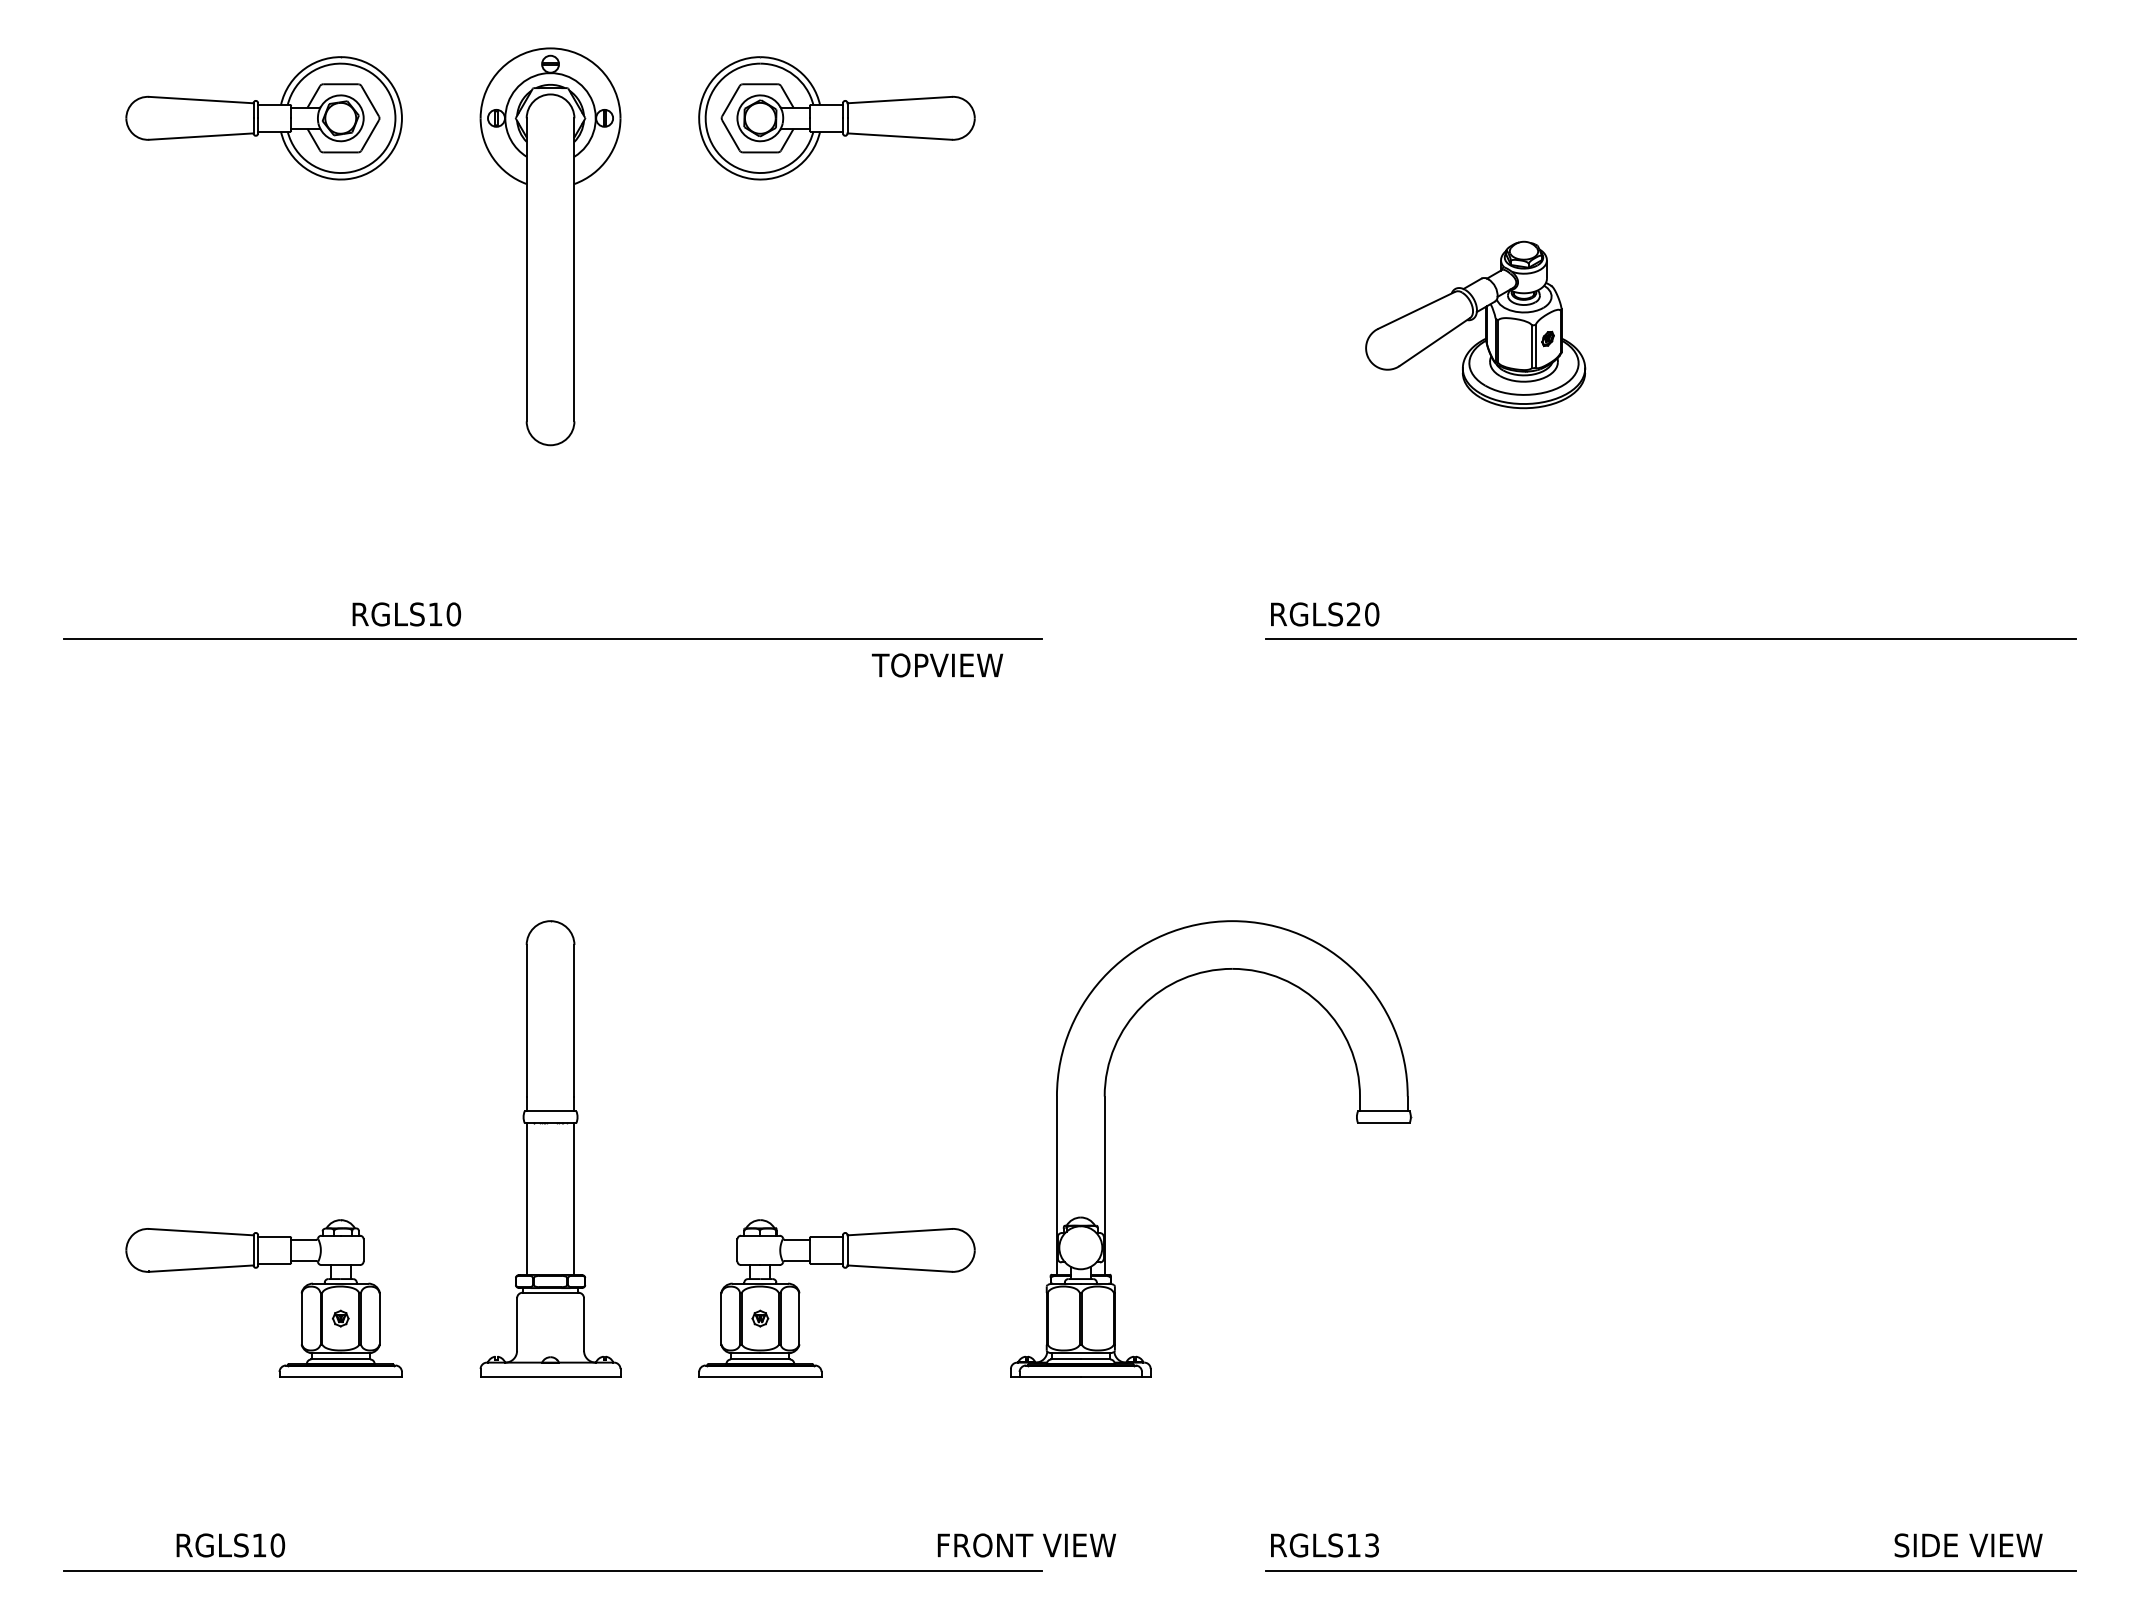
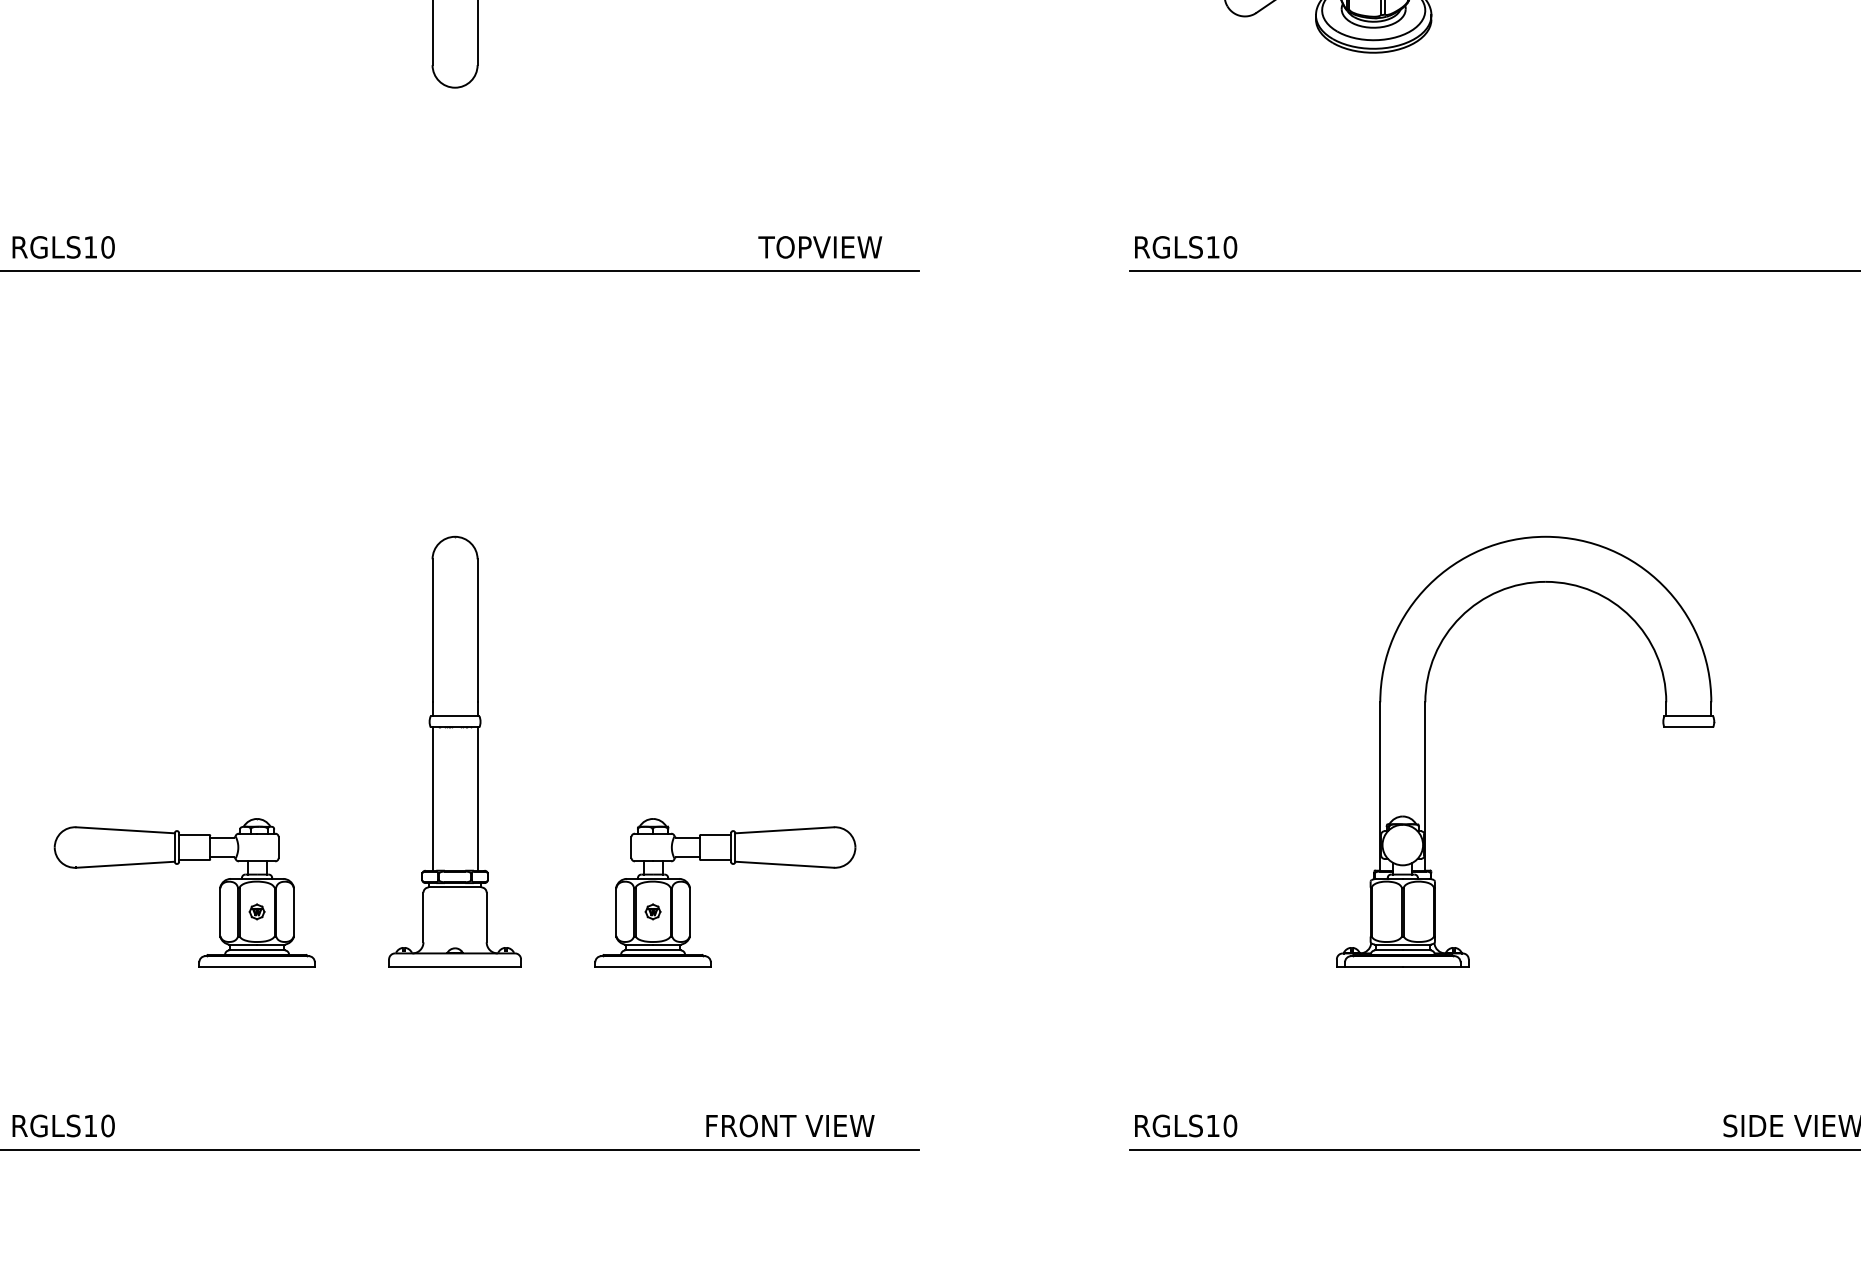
text: (406, 614) -> (63, 247), moved
text: (1353, 614) -> (1212, 247), RGLS20 -> RGLS10
text: (937, 665) -> (820, 247), moved
part: (1105, 1148) -> (1426, 751), moved
text: (230, 1545) -> (63, 1126), moved
text: (1026, 1545) -> (790, 1126), moved
text: (1372, 1545) -> (1230, 1126), RGLS13 -> RGLS10

